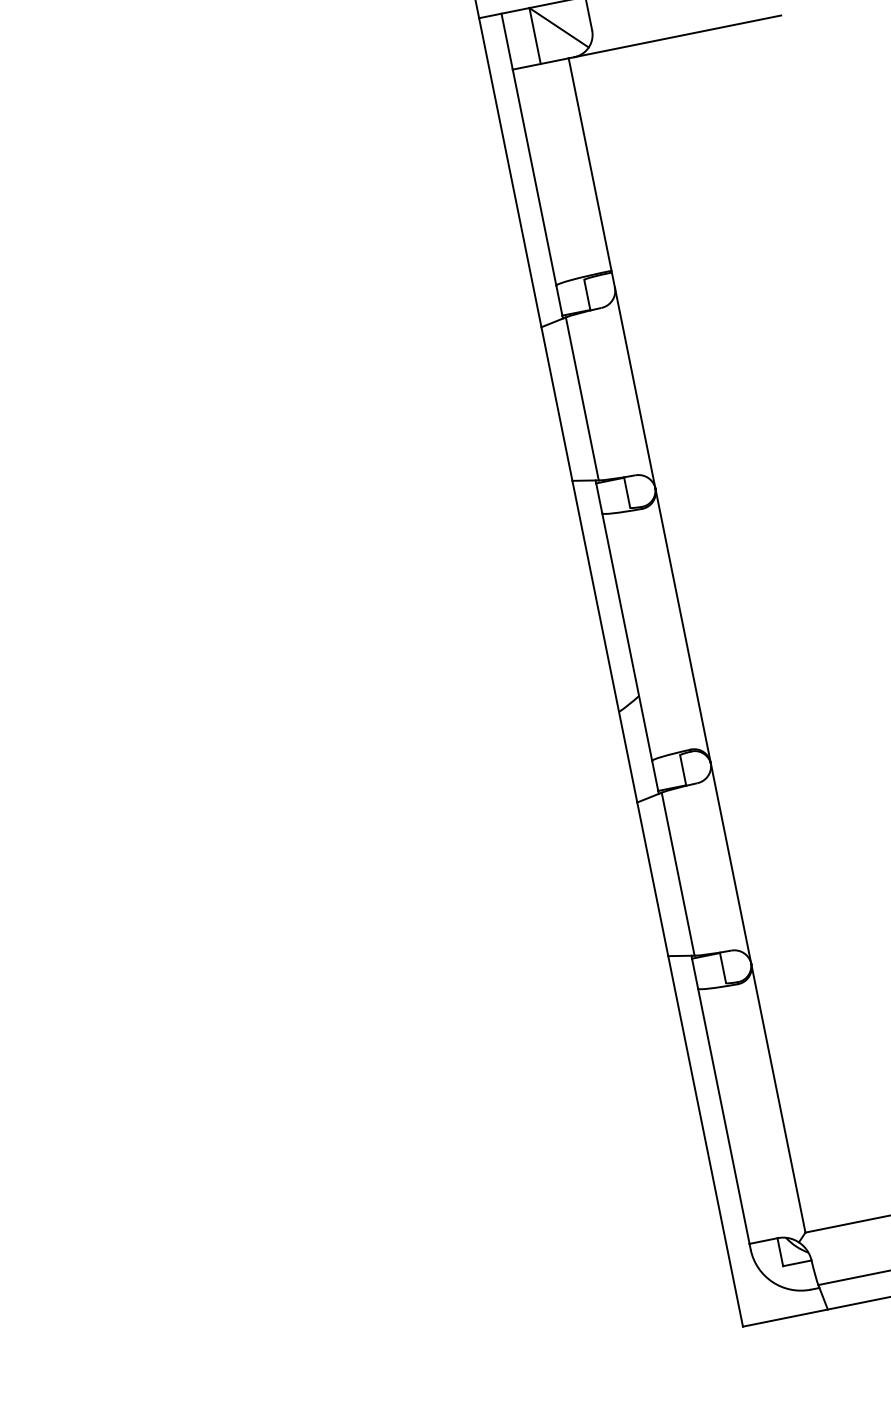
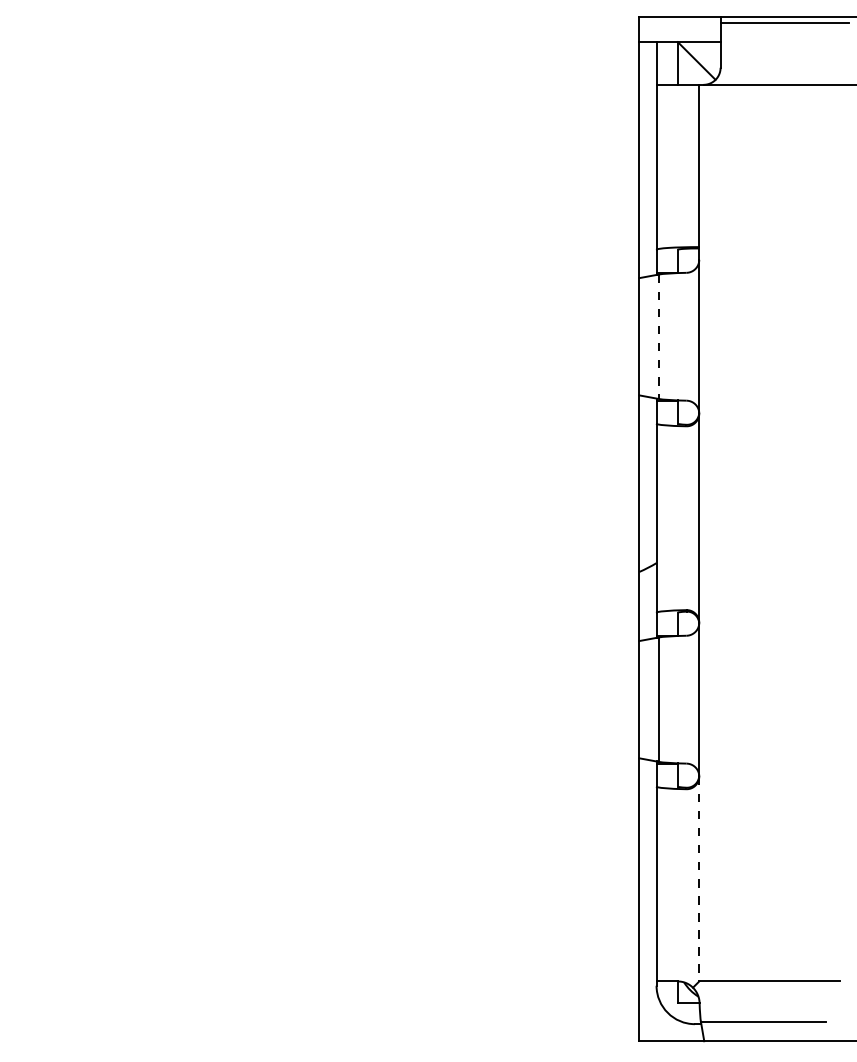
line: (582, 399) -> (658, 337), solid -> dashed
line: (778, 1098) -> (699, 879), solid -> dashed

